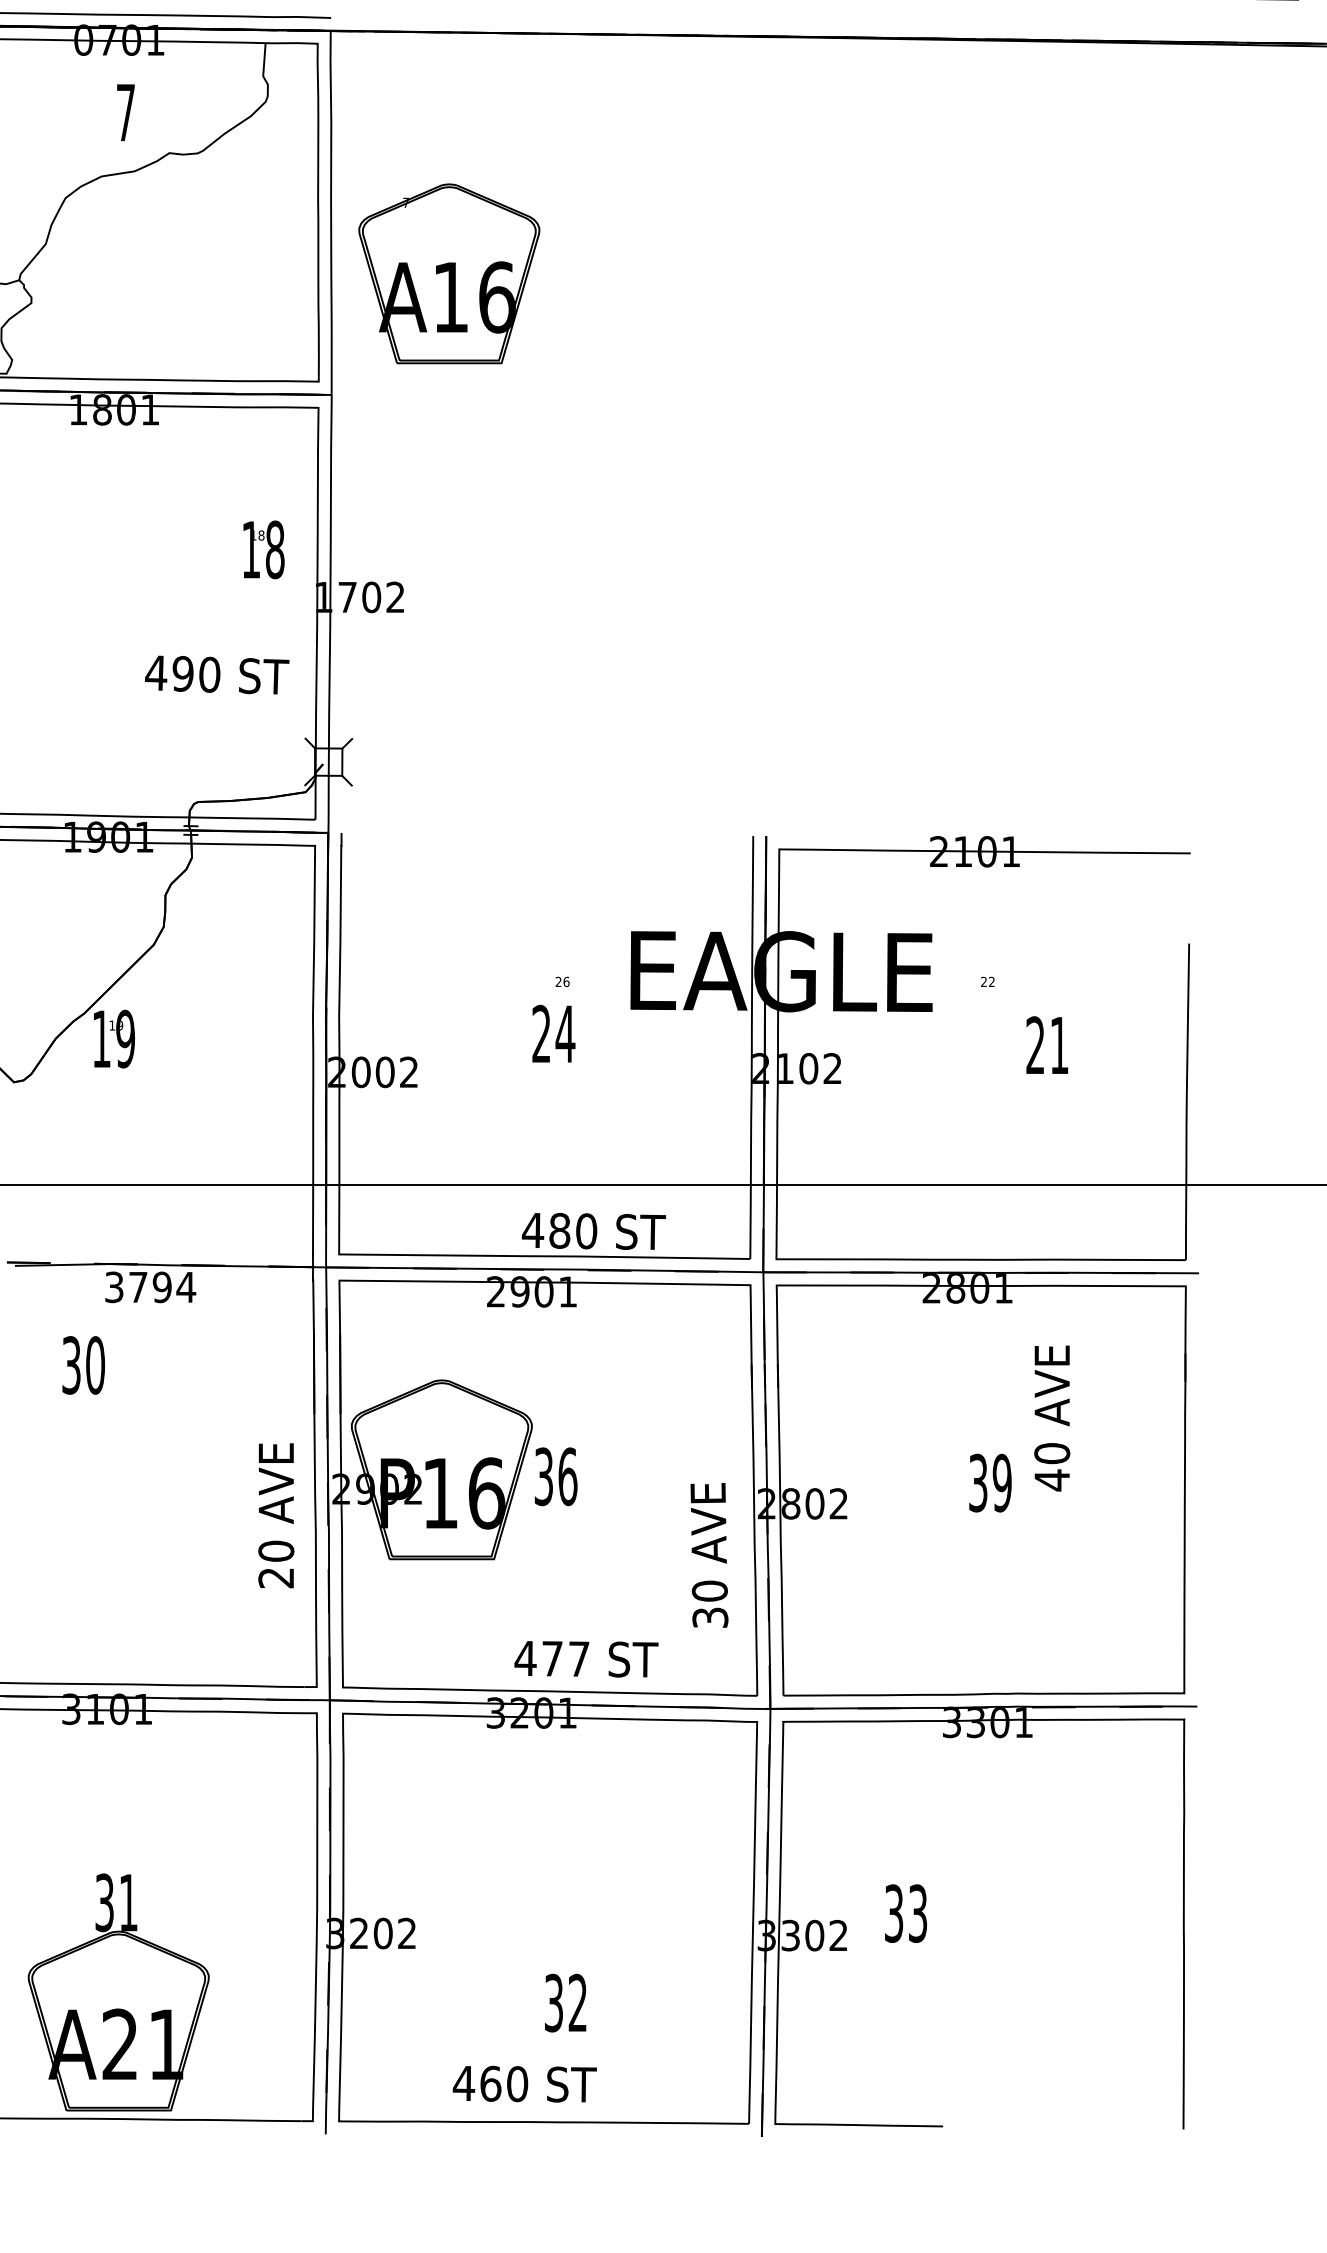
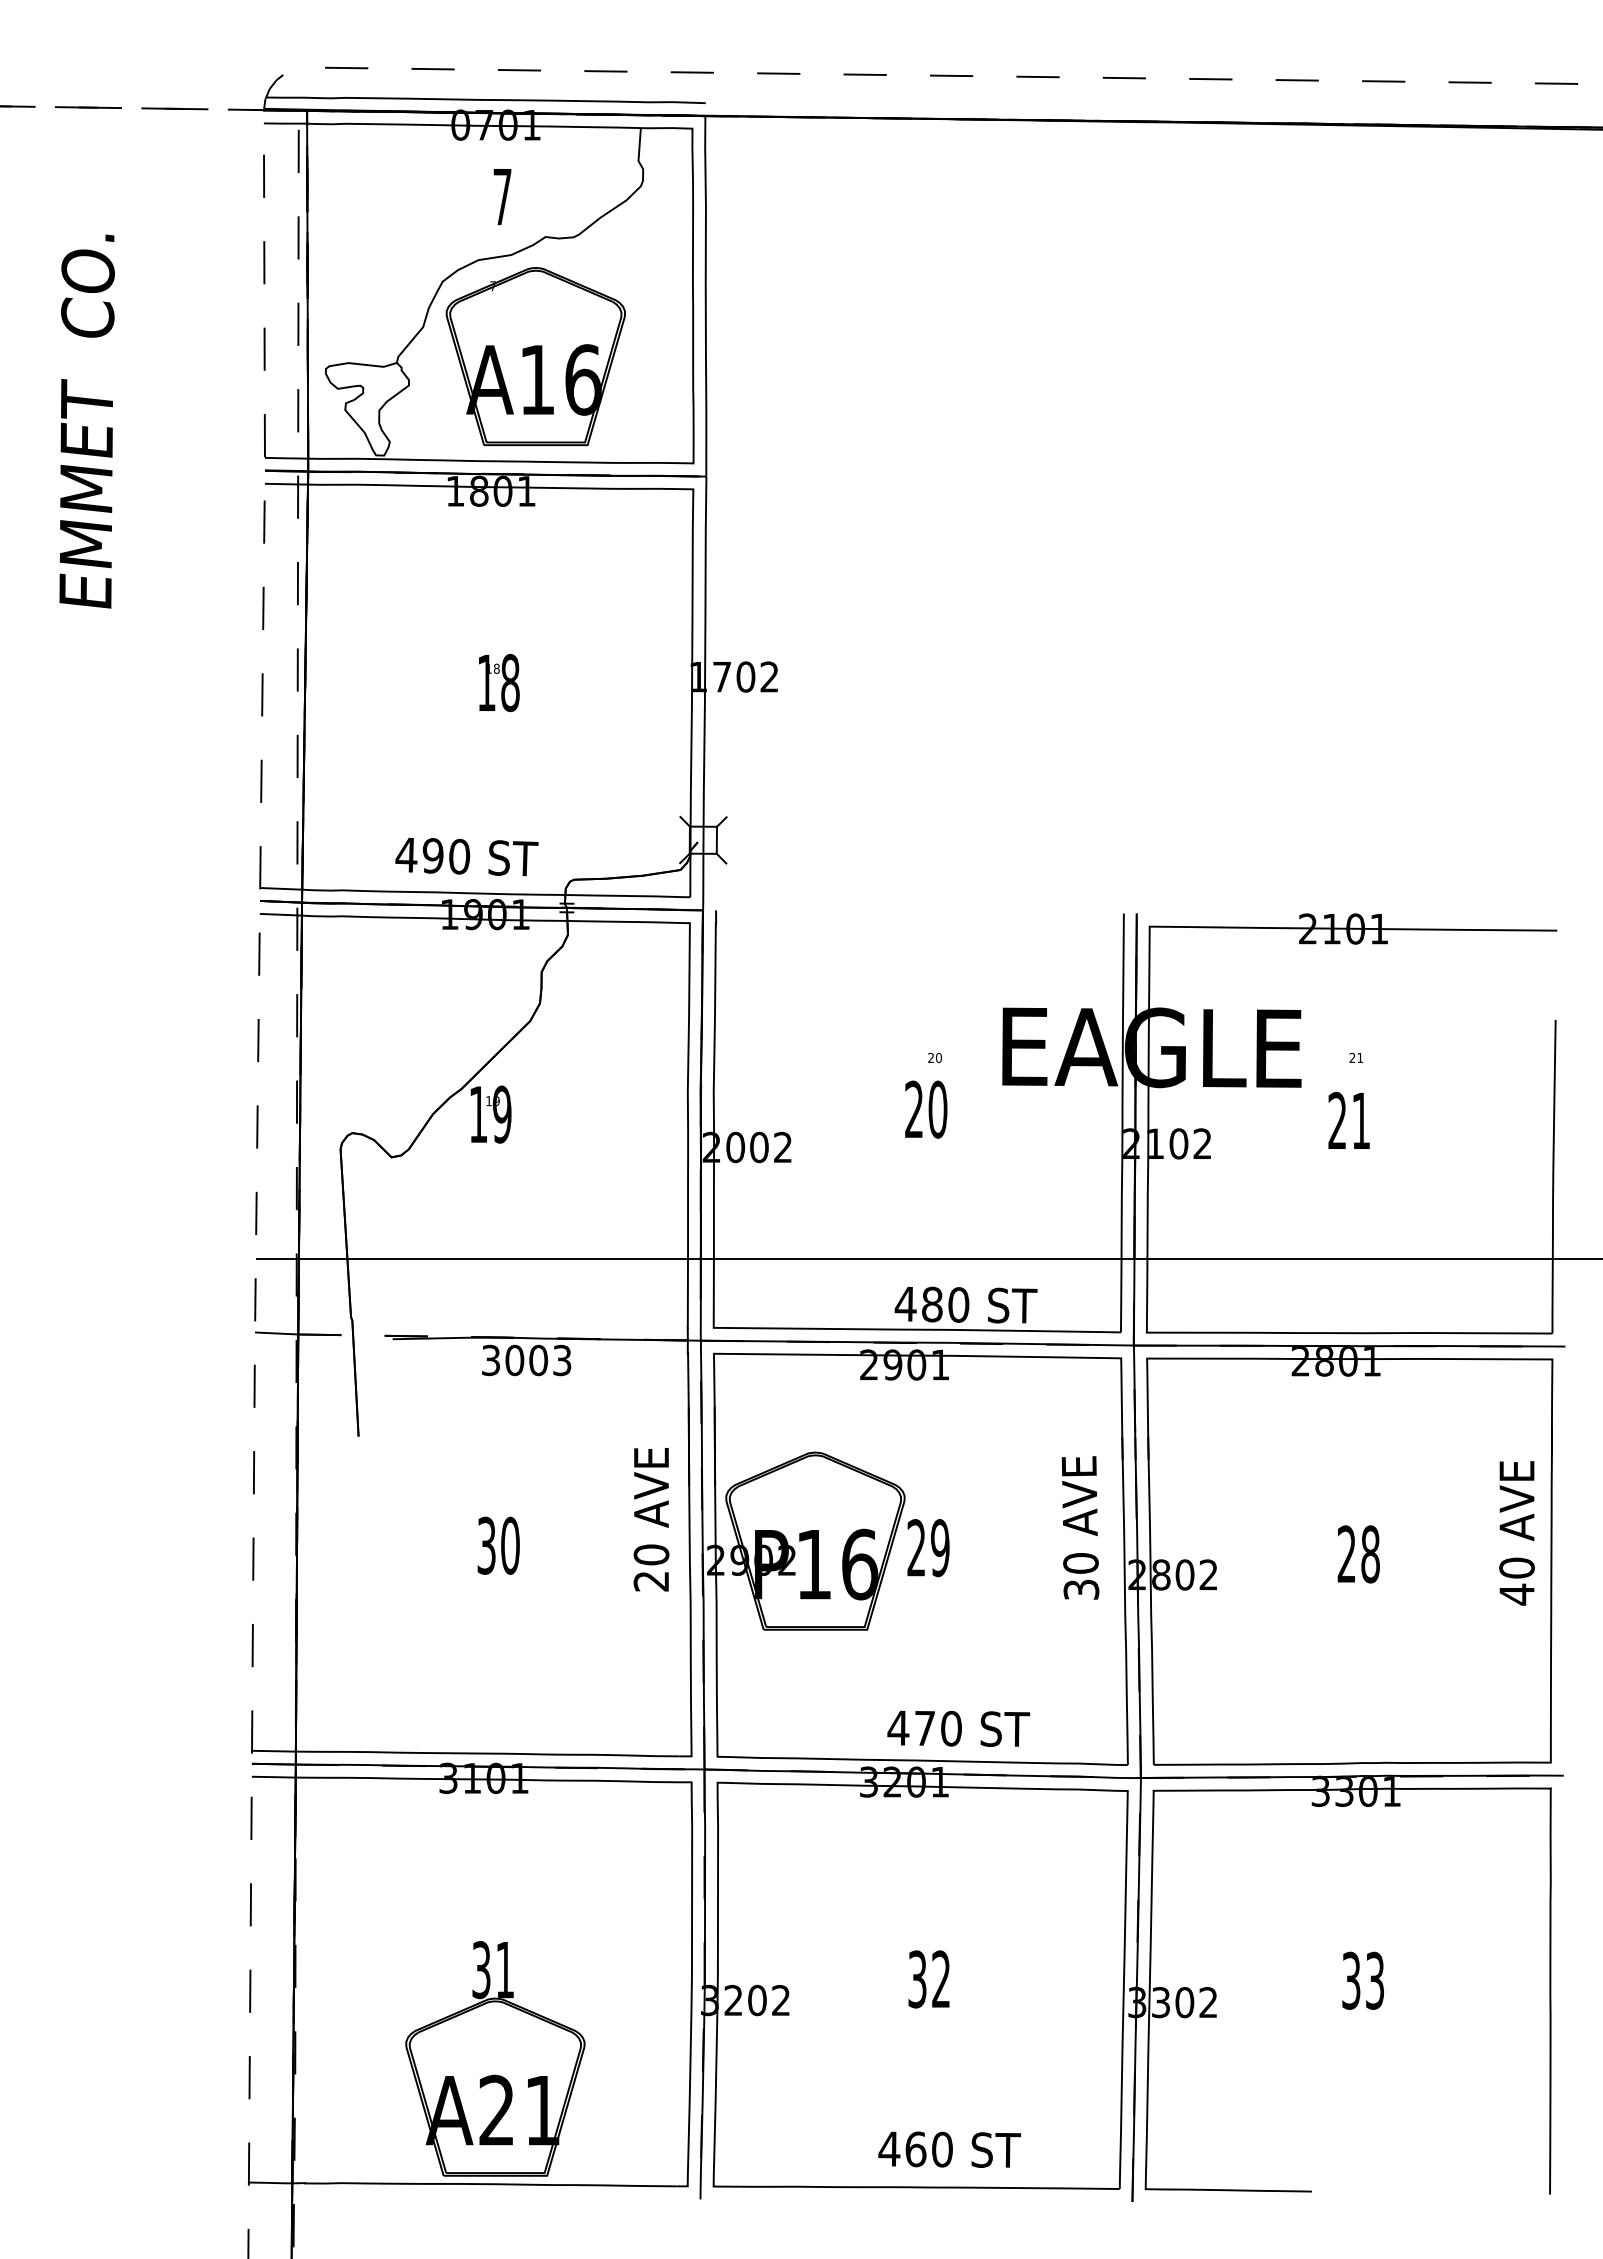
part: (448, 273) -> (535, 356), moved
text: (264, 550) -> (499, 683), moved
text: (216, 674) -> (466, 856), moved
text: (566, 981) -> (938, 1057), 26 -> 20
text: (992, 981) -> (1360, 1057), 22 -> 21
text: (565, 1033) -> (937, 1109), 24 -> 20
text: (1046, 1044) -> (1348, 1119), moved
text: (162, 1287) -> (538, 1360), 3794 -> 3003
text: (83, 1365) -> (498, 1545), moved
text: (1051, 1418) -> (1516, 1533), moved
text: (555, 1477) -> (928, 1548), 36 -> 29
text: (990, 1483) -> (1358, 1554), 39 -> 28
text: (276, 1515) -> (651, 1519), moved
text: (709, 1554) -> (1080, 1527), moved
text: (579, 1658) -> (951, 1728), 477 -> 470
text: (905, 1913) -> (1362, 1980), moved
text: (565, 2003) -> (928, 1979), moved
text: (524, 2083) -> (949, 2149), moved

